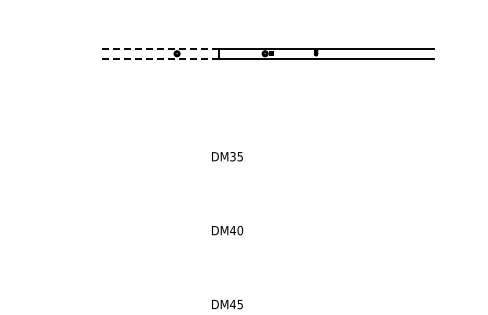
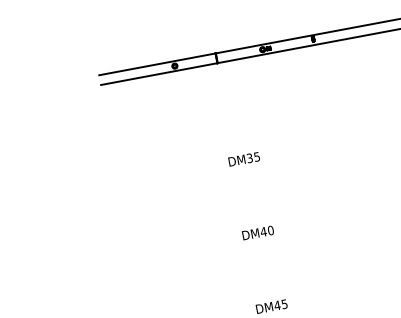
line: (160, 48) -> (157, 63), dashed -> solid
line: (159, 58) -> (158, 74), dashed -> solid

